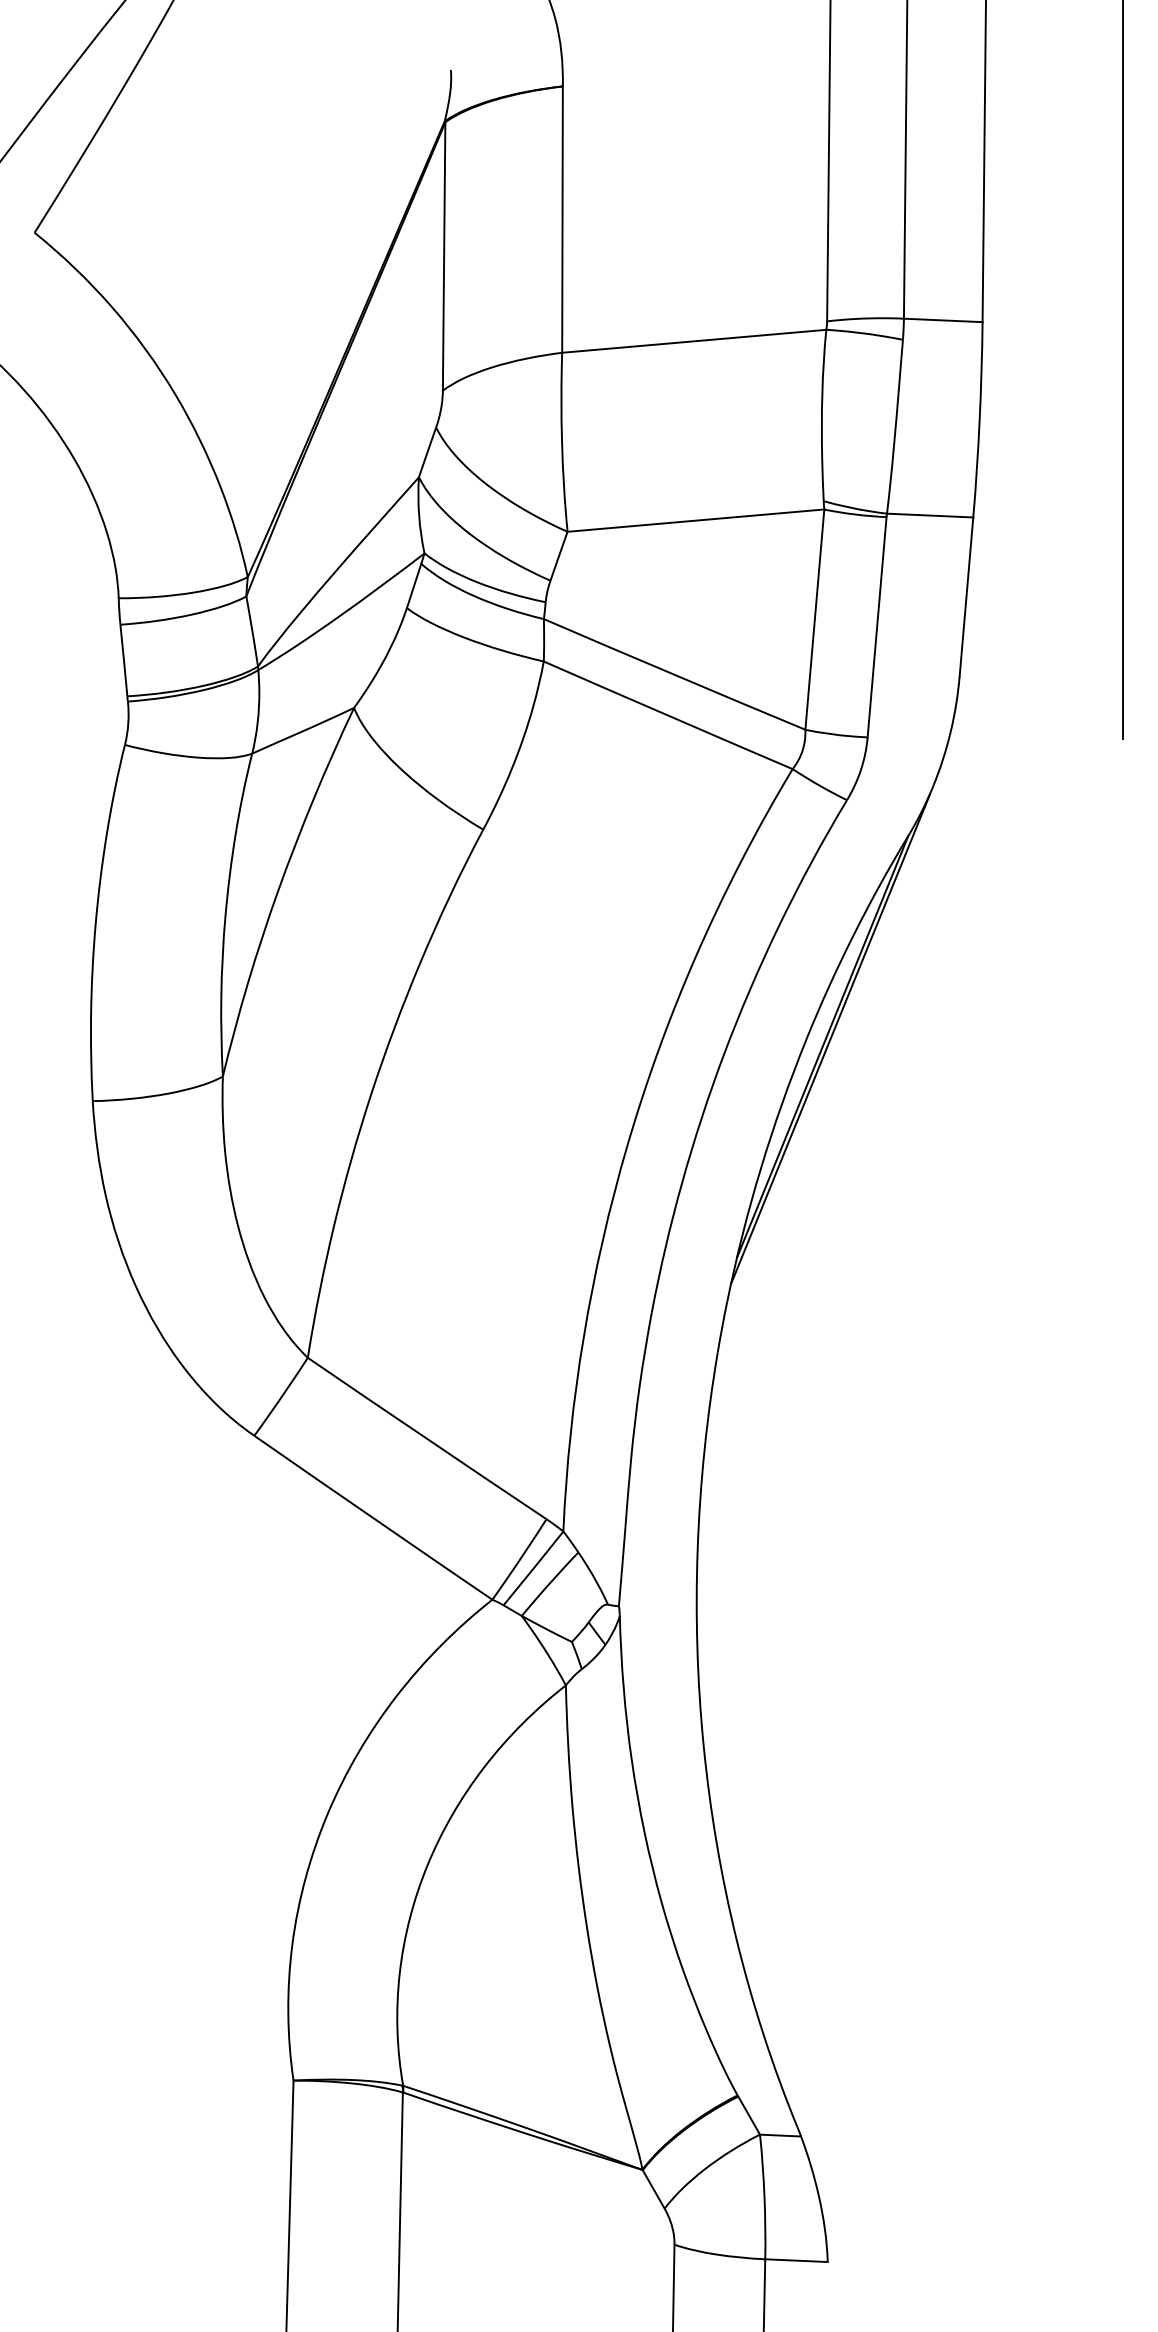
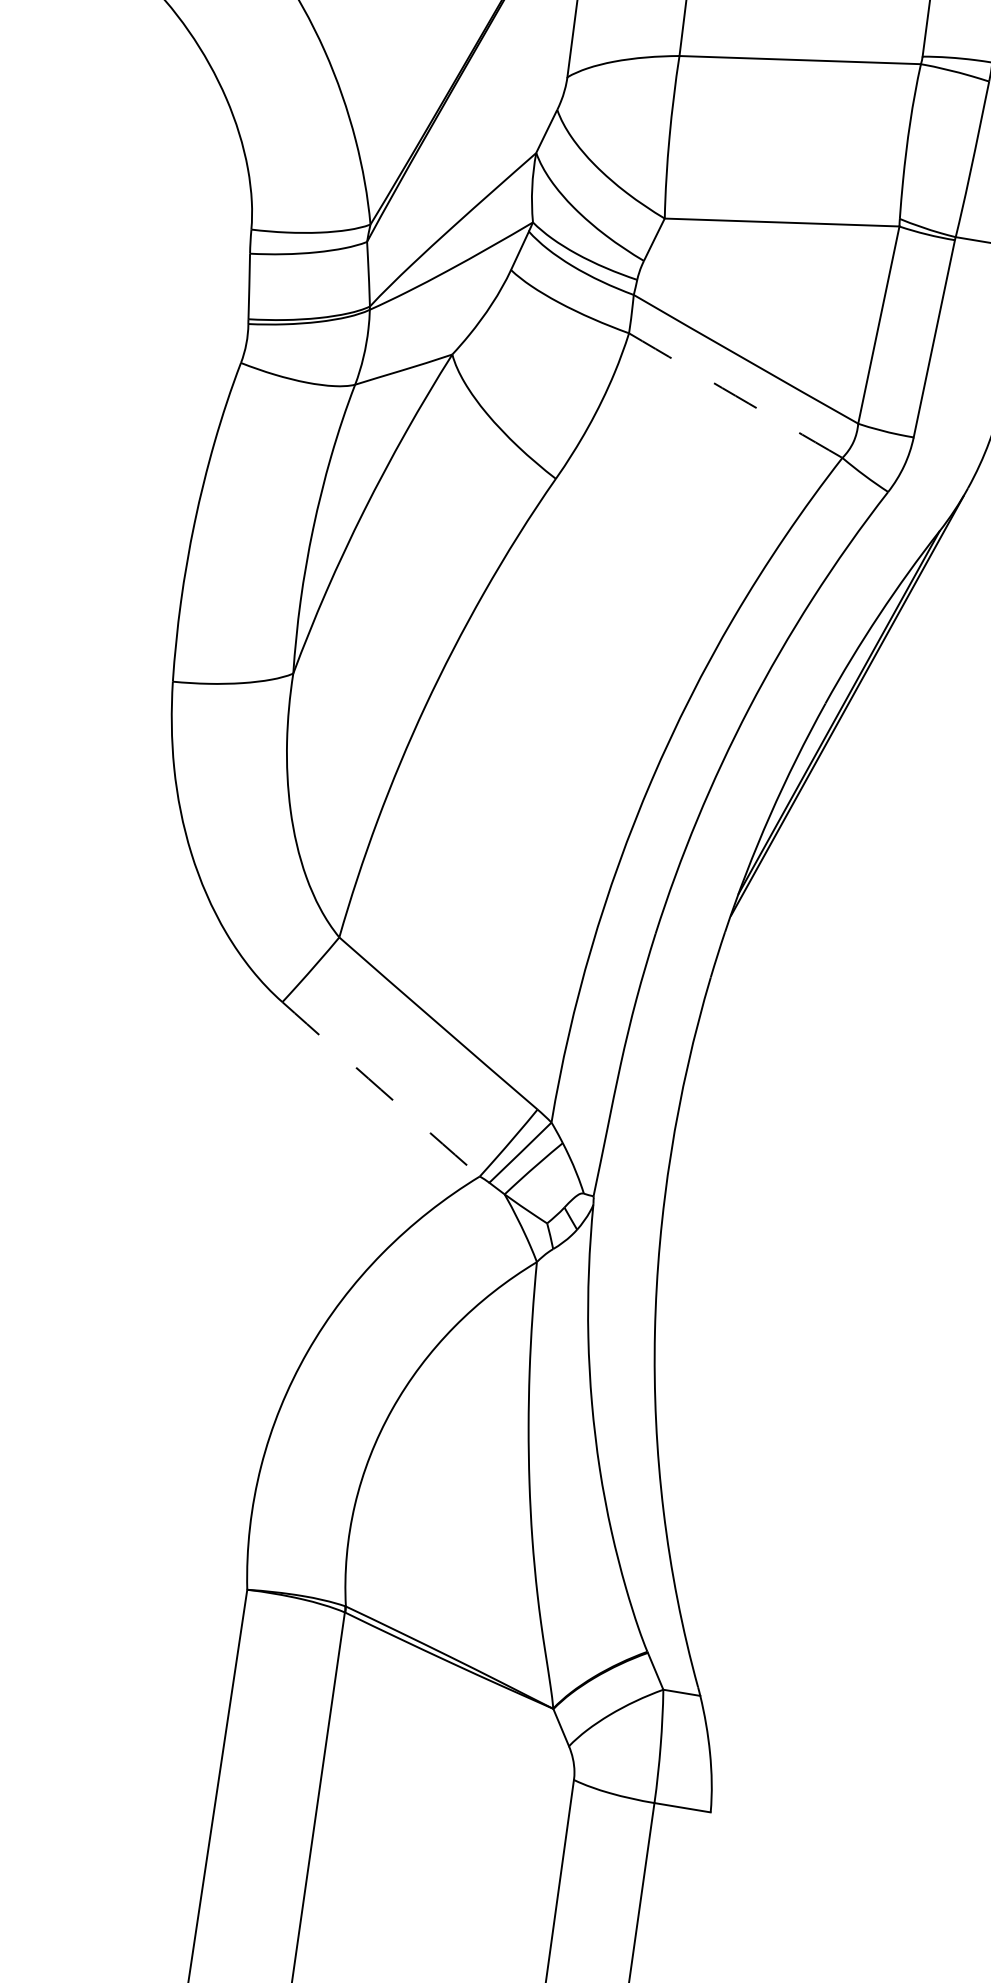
arc: (668, 715) -> (735, 395), solid -> dashed
arc: (373, 1518) -> (381, 1089), solid -> dashed

